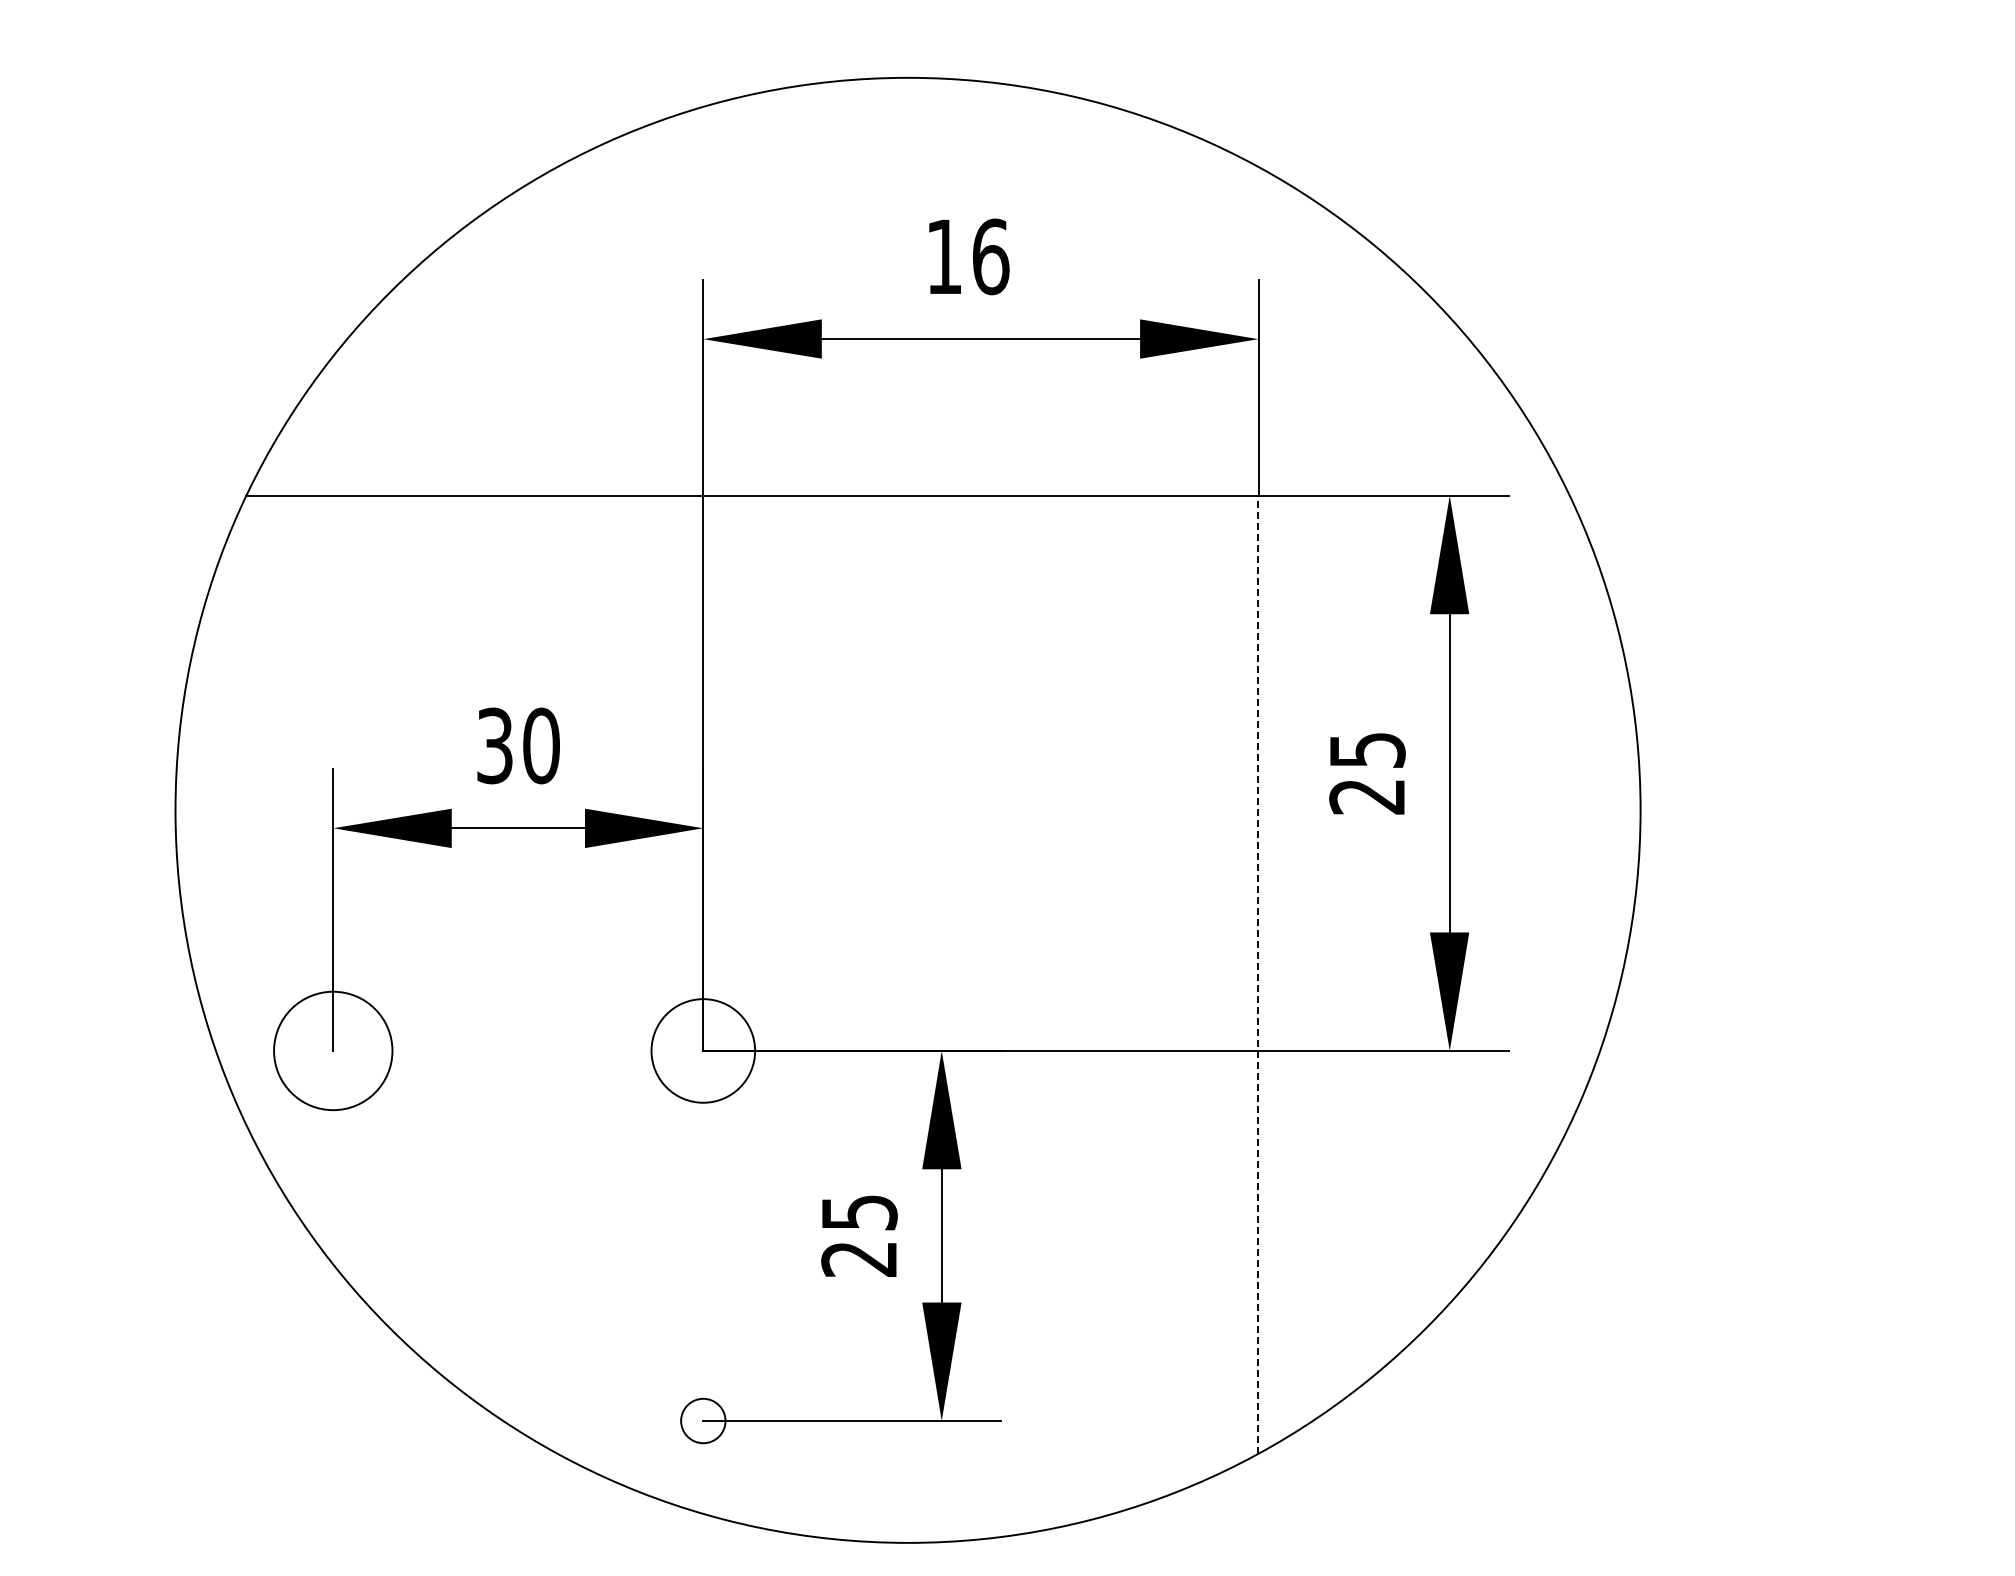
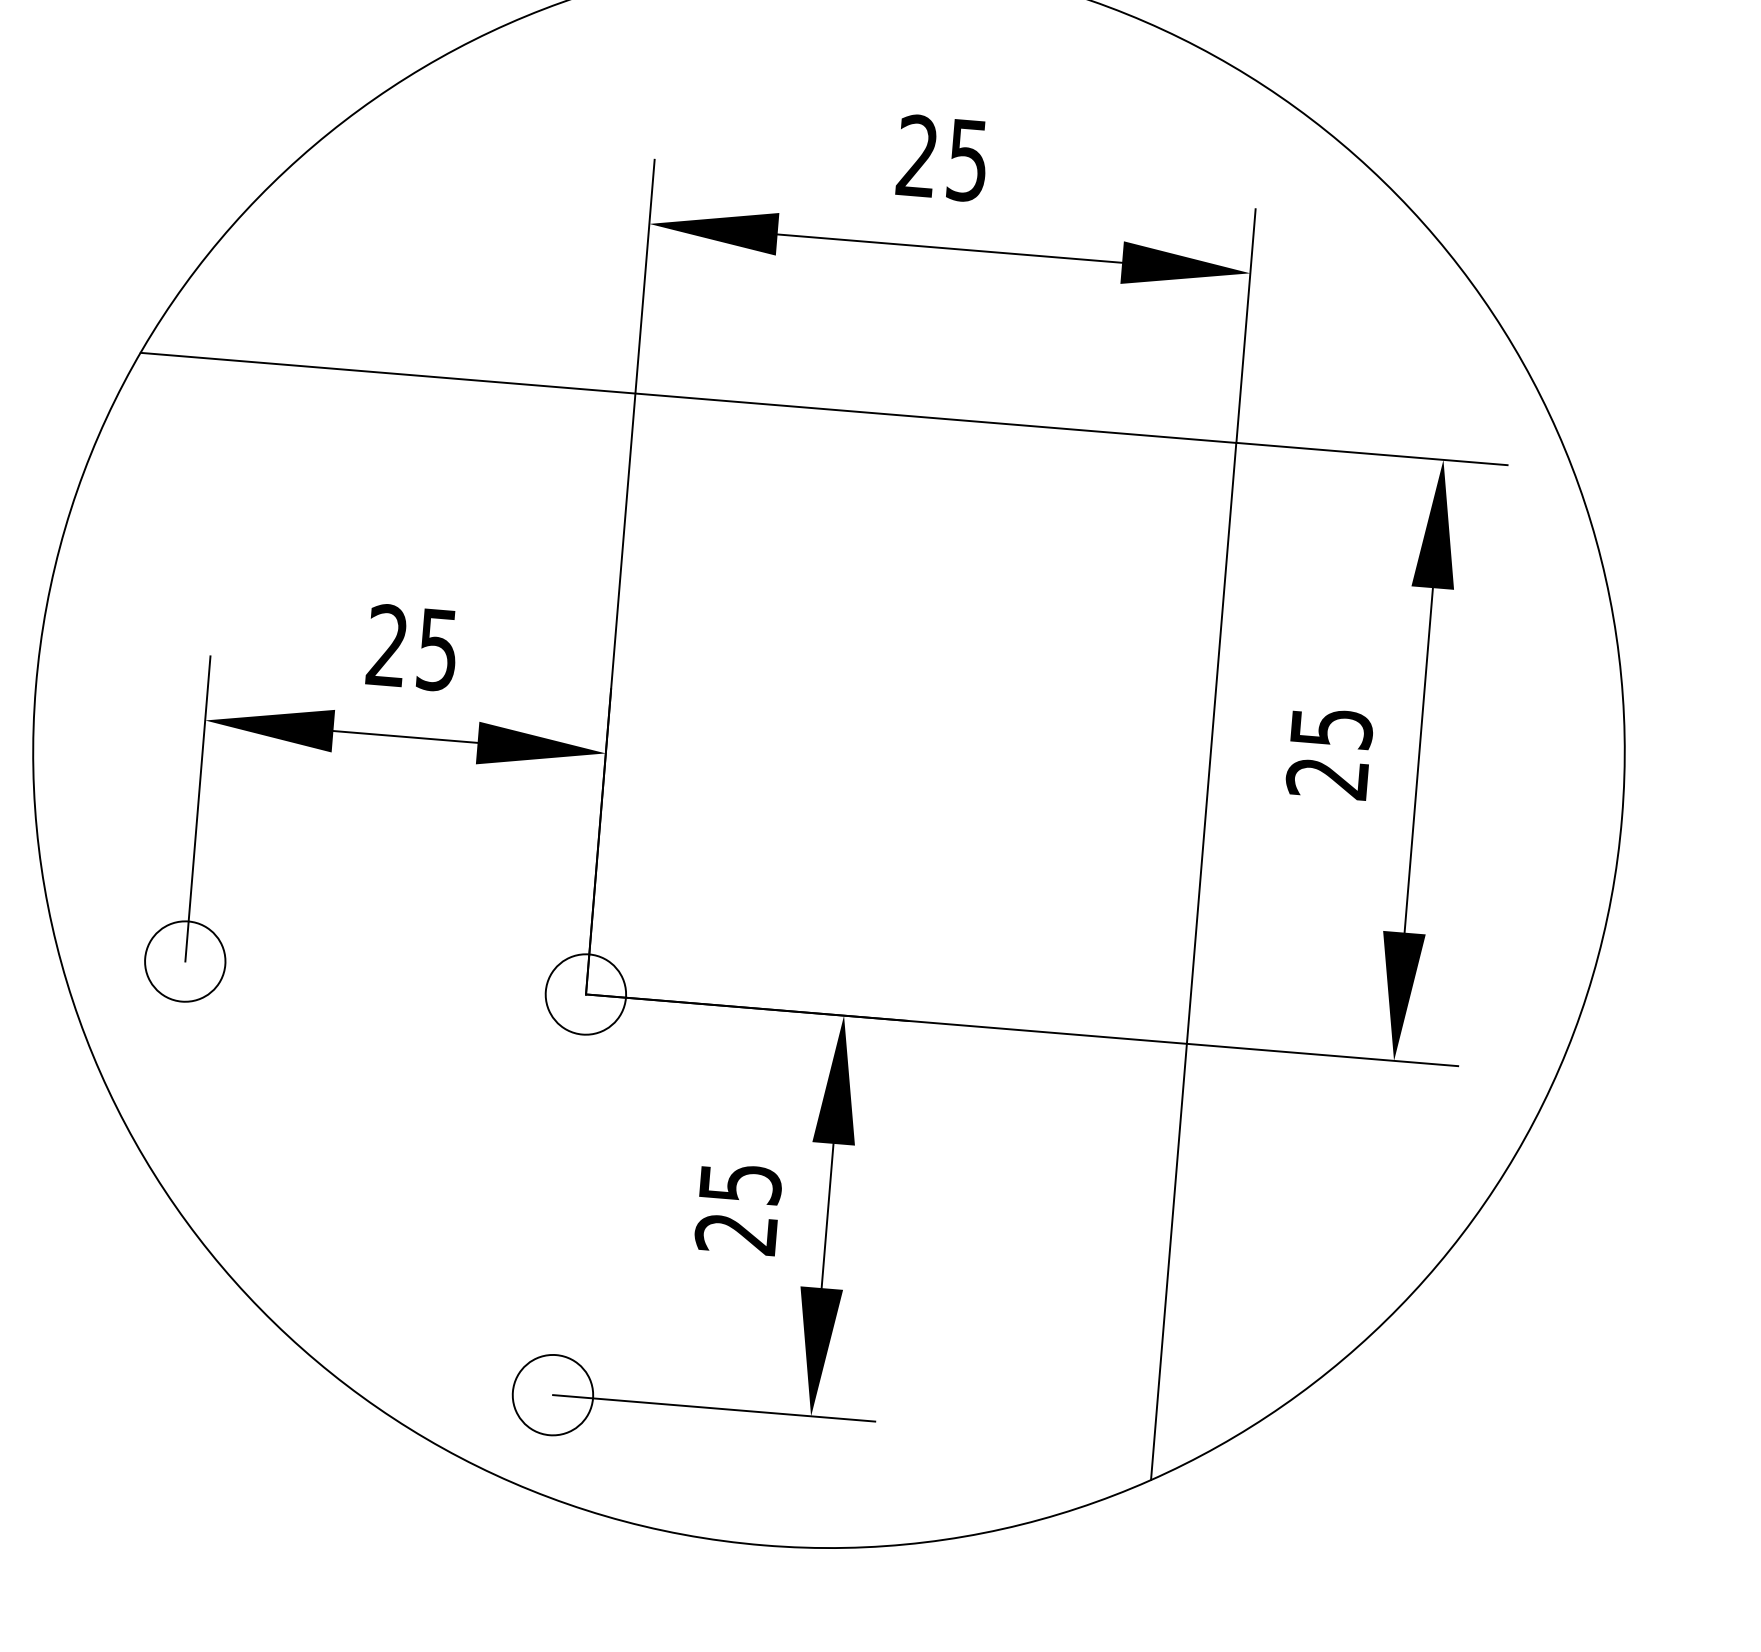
text: (967, 256) -> (942, 157), 16 -> 25
text: (518, 745) -> (413, 647), 30 -> 25
line: (1258, 974) -> (1193, 961), dashed -> solid
circle: (333, 1050) -> (185, 961), size x0.62
circle: (703, 1050) -> (586, 994), size x0.71
circle: (703, 1421) -> (553, 1395), size x1.67

